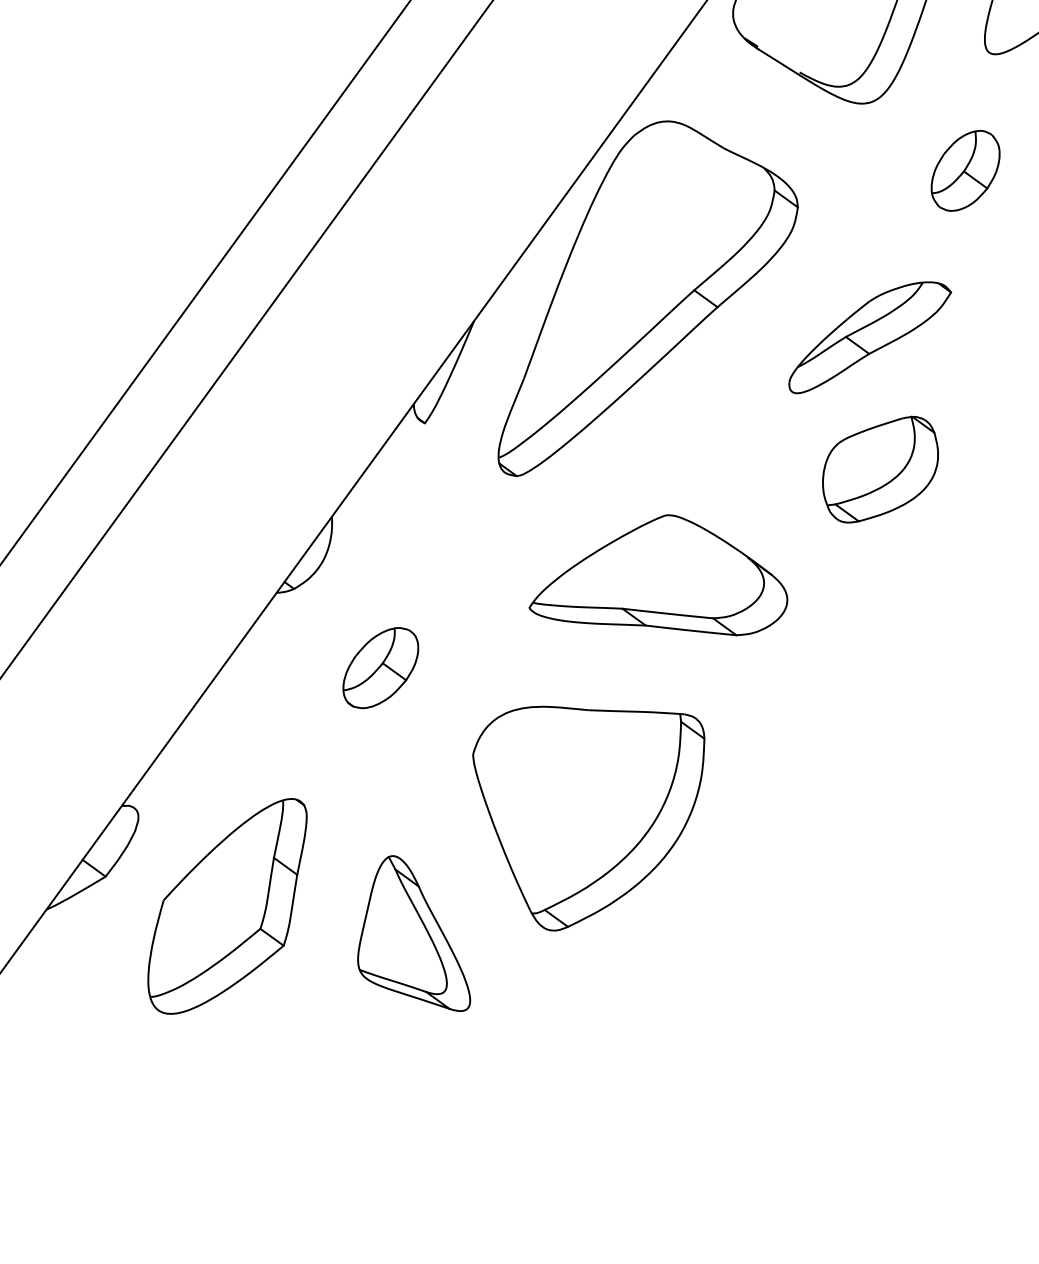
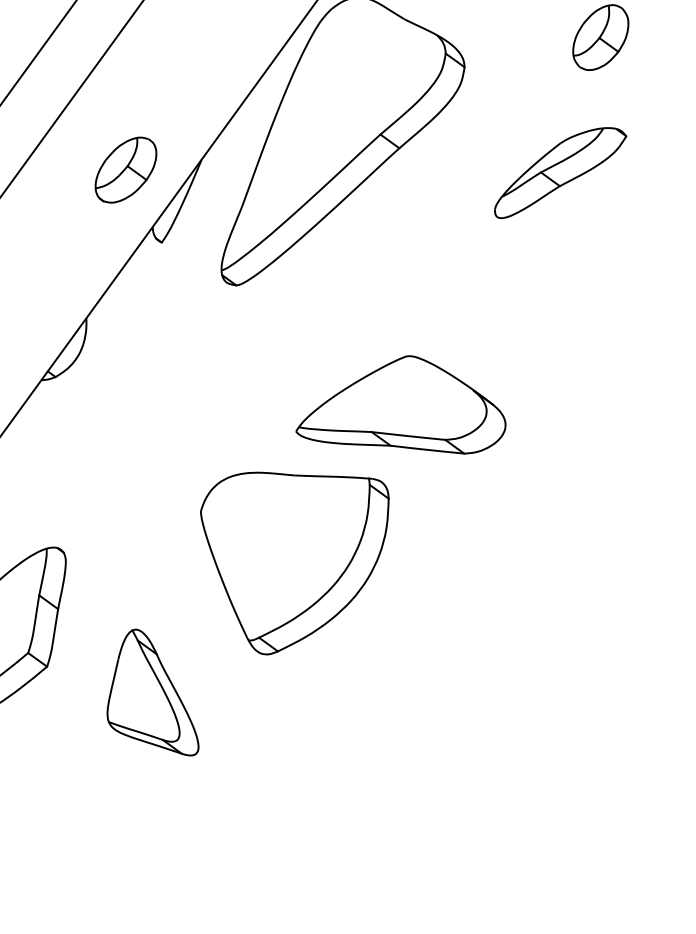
part: (870, 337) -> (560, 172), moved
part: (880, 469) -> (531, 280), removed
part: (658, 575) -> (400, 405), moved
part: (380, 668) -> (125, 170), moved
part: (414, 933) -> (153, 692), moved

